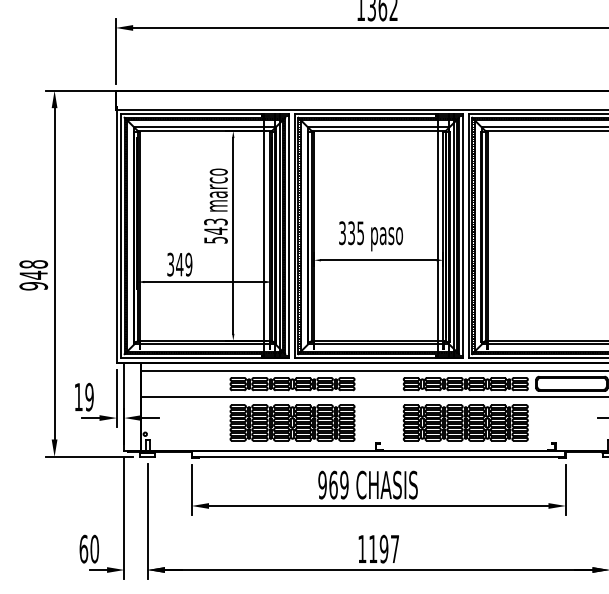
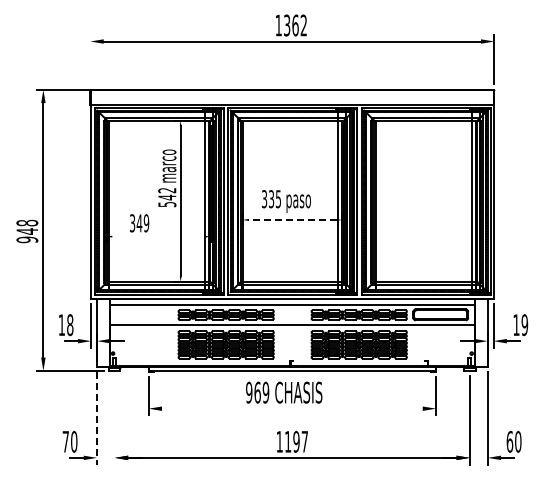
line: (115, 51) -> (90, 59), removed
text: (216, 221) -> (167, 190), 543 -> 542
line: (377, 259) -> (291, 219), solid -> dashed
line: (204, 281) -> (158, 236), removed
text: (89, 397) -> (70, 325), 19 -> 18
line: (378, 505) -> (292, 408), removed
line: (125, 518) -> (97, 418), solid -> dashed
line: (147, 521) -> (114, 420), removed
text: (83, 548) -> (65, 441), 60 -> 70

